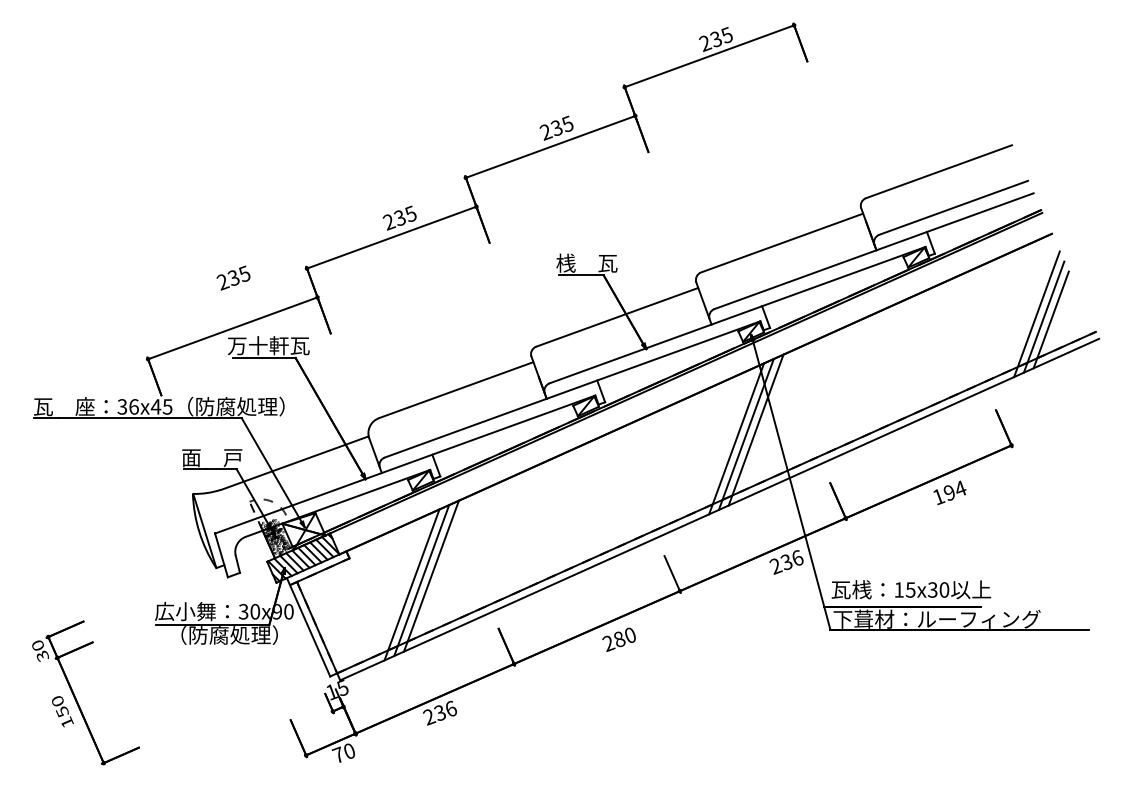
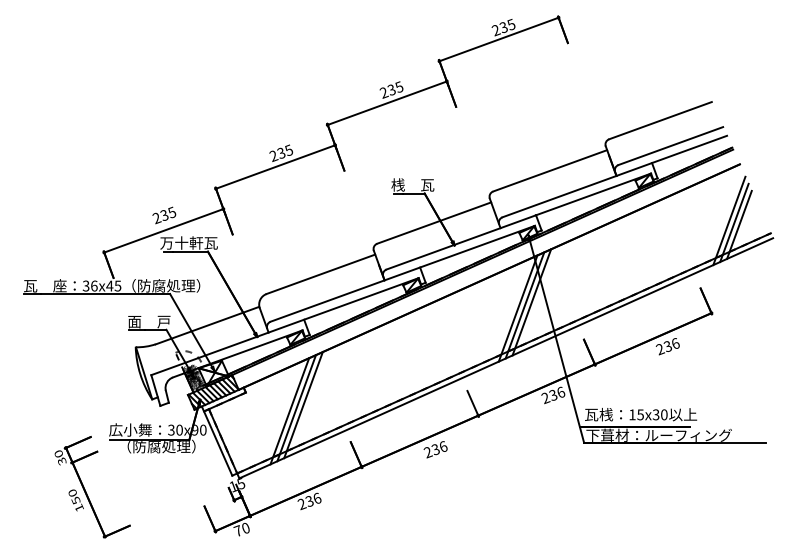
text: (233, 278) -> (164, 215), moved
text: (948, 492) -> (667, 346), 194 -> 236
text: (624, 637) -> (439, 448), 280 -> 236
part: (77, 698) -> (86, 491), moved

